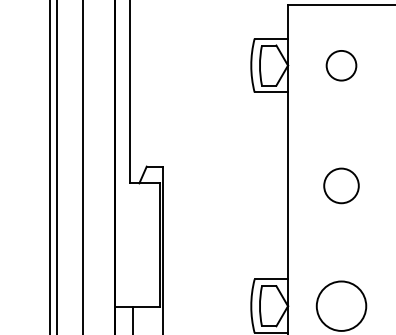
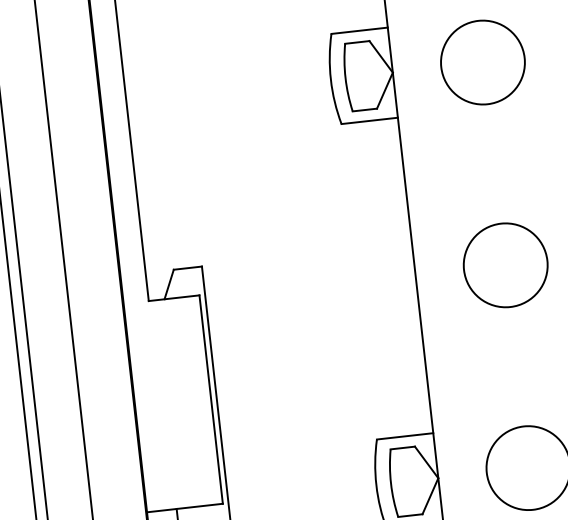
circle: (341, 65) -> (482, 62), size x1.67
circle: (341, 185) -> (505, 264), size x1.43

